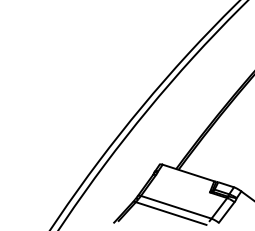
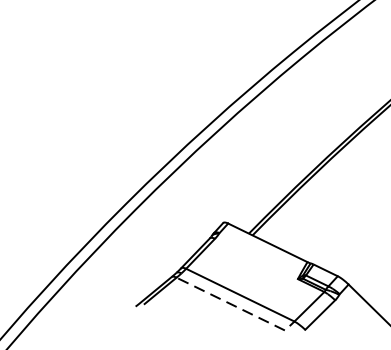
line: (170, 213) -> (229, 303), solid -> dashed

